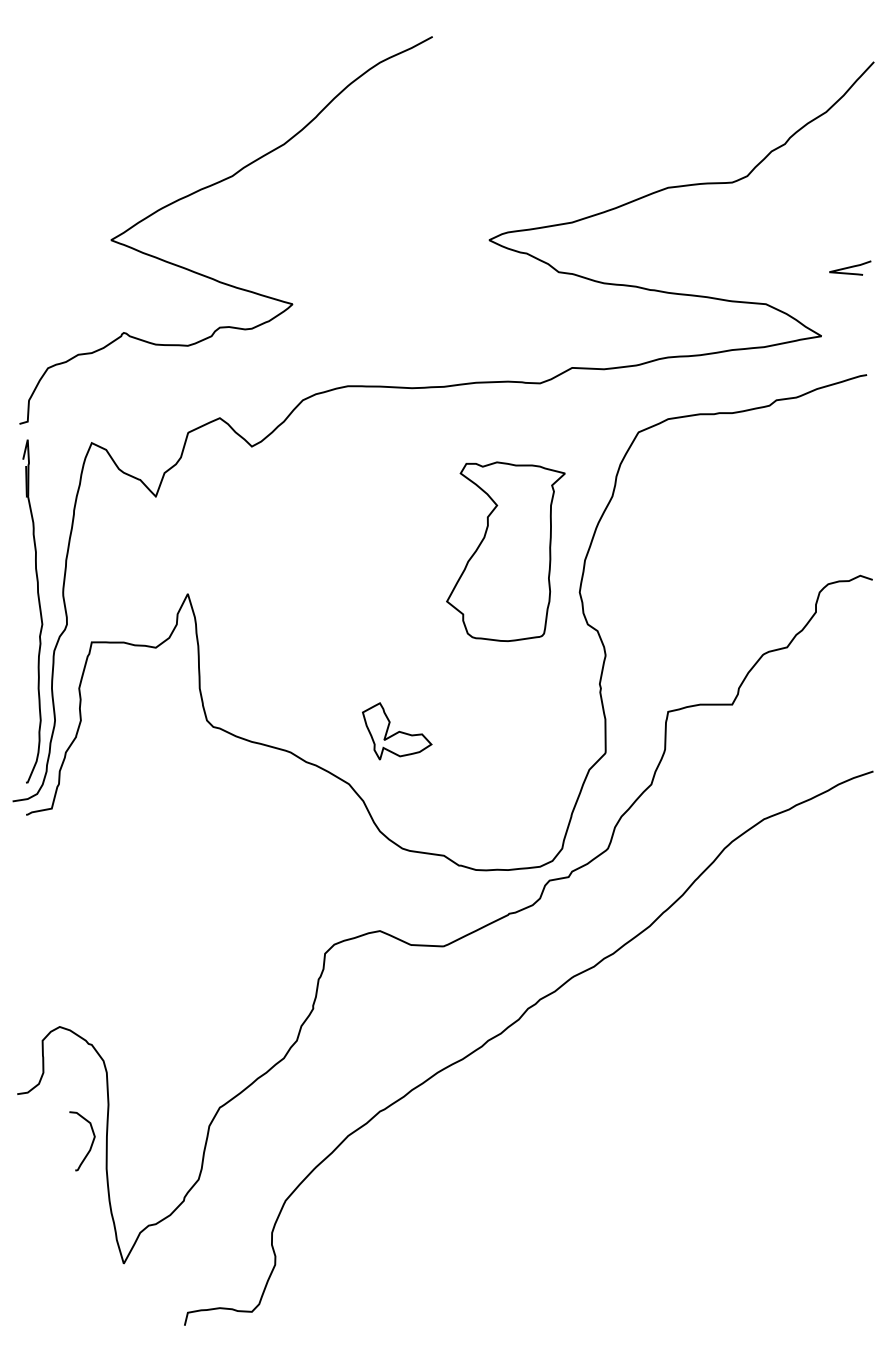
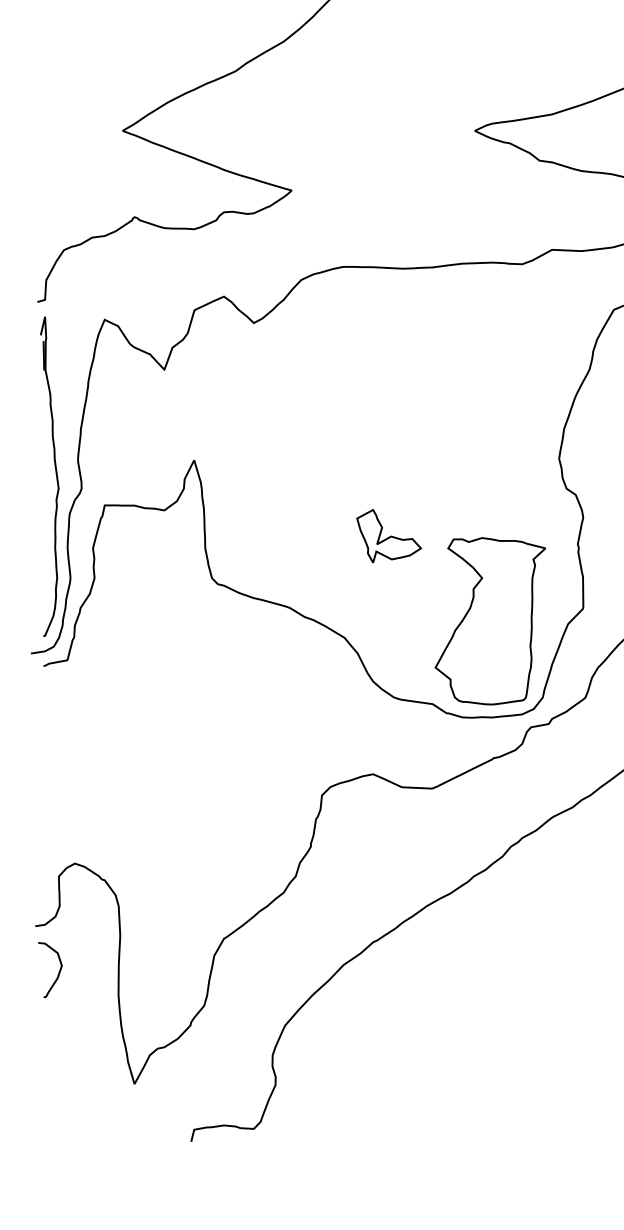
part: (505, 551) -> (490, 621), moved
part: (397, 731) -> (389, 536), moved
curve: (90, 1145) -> (57, 973), moved

